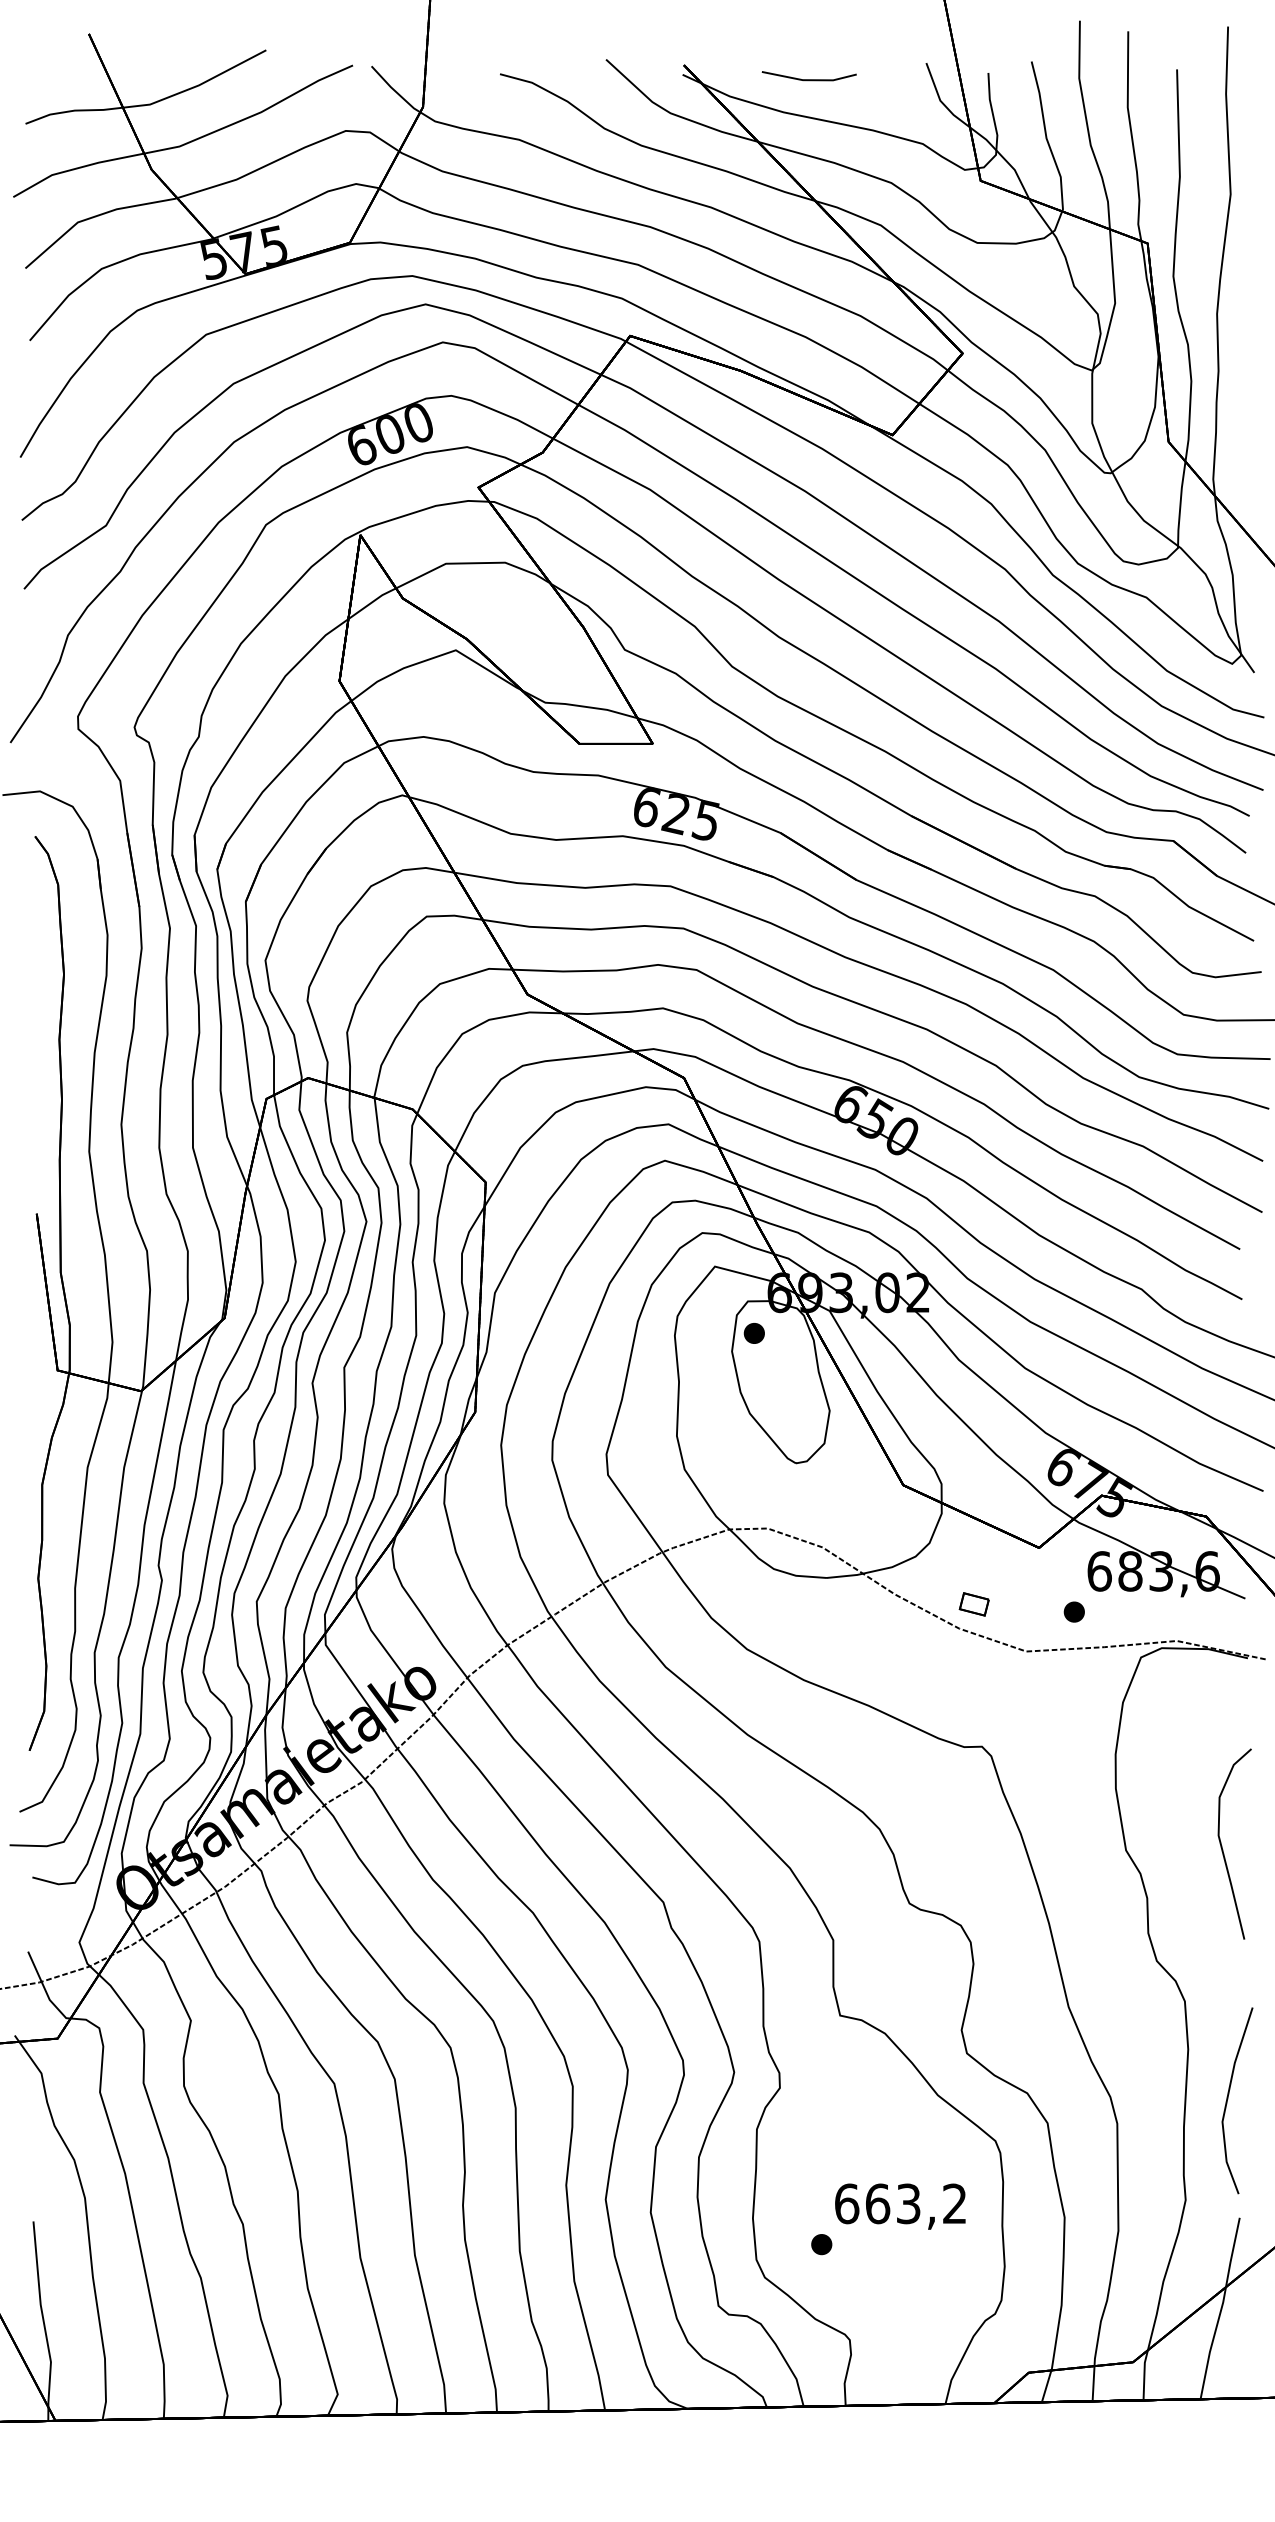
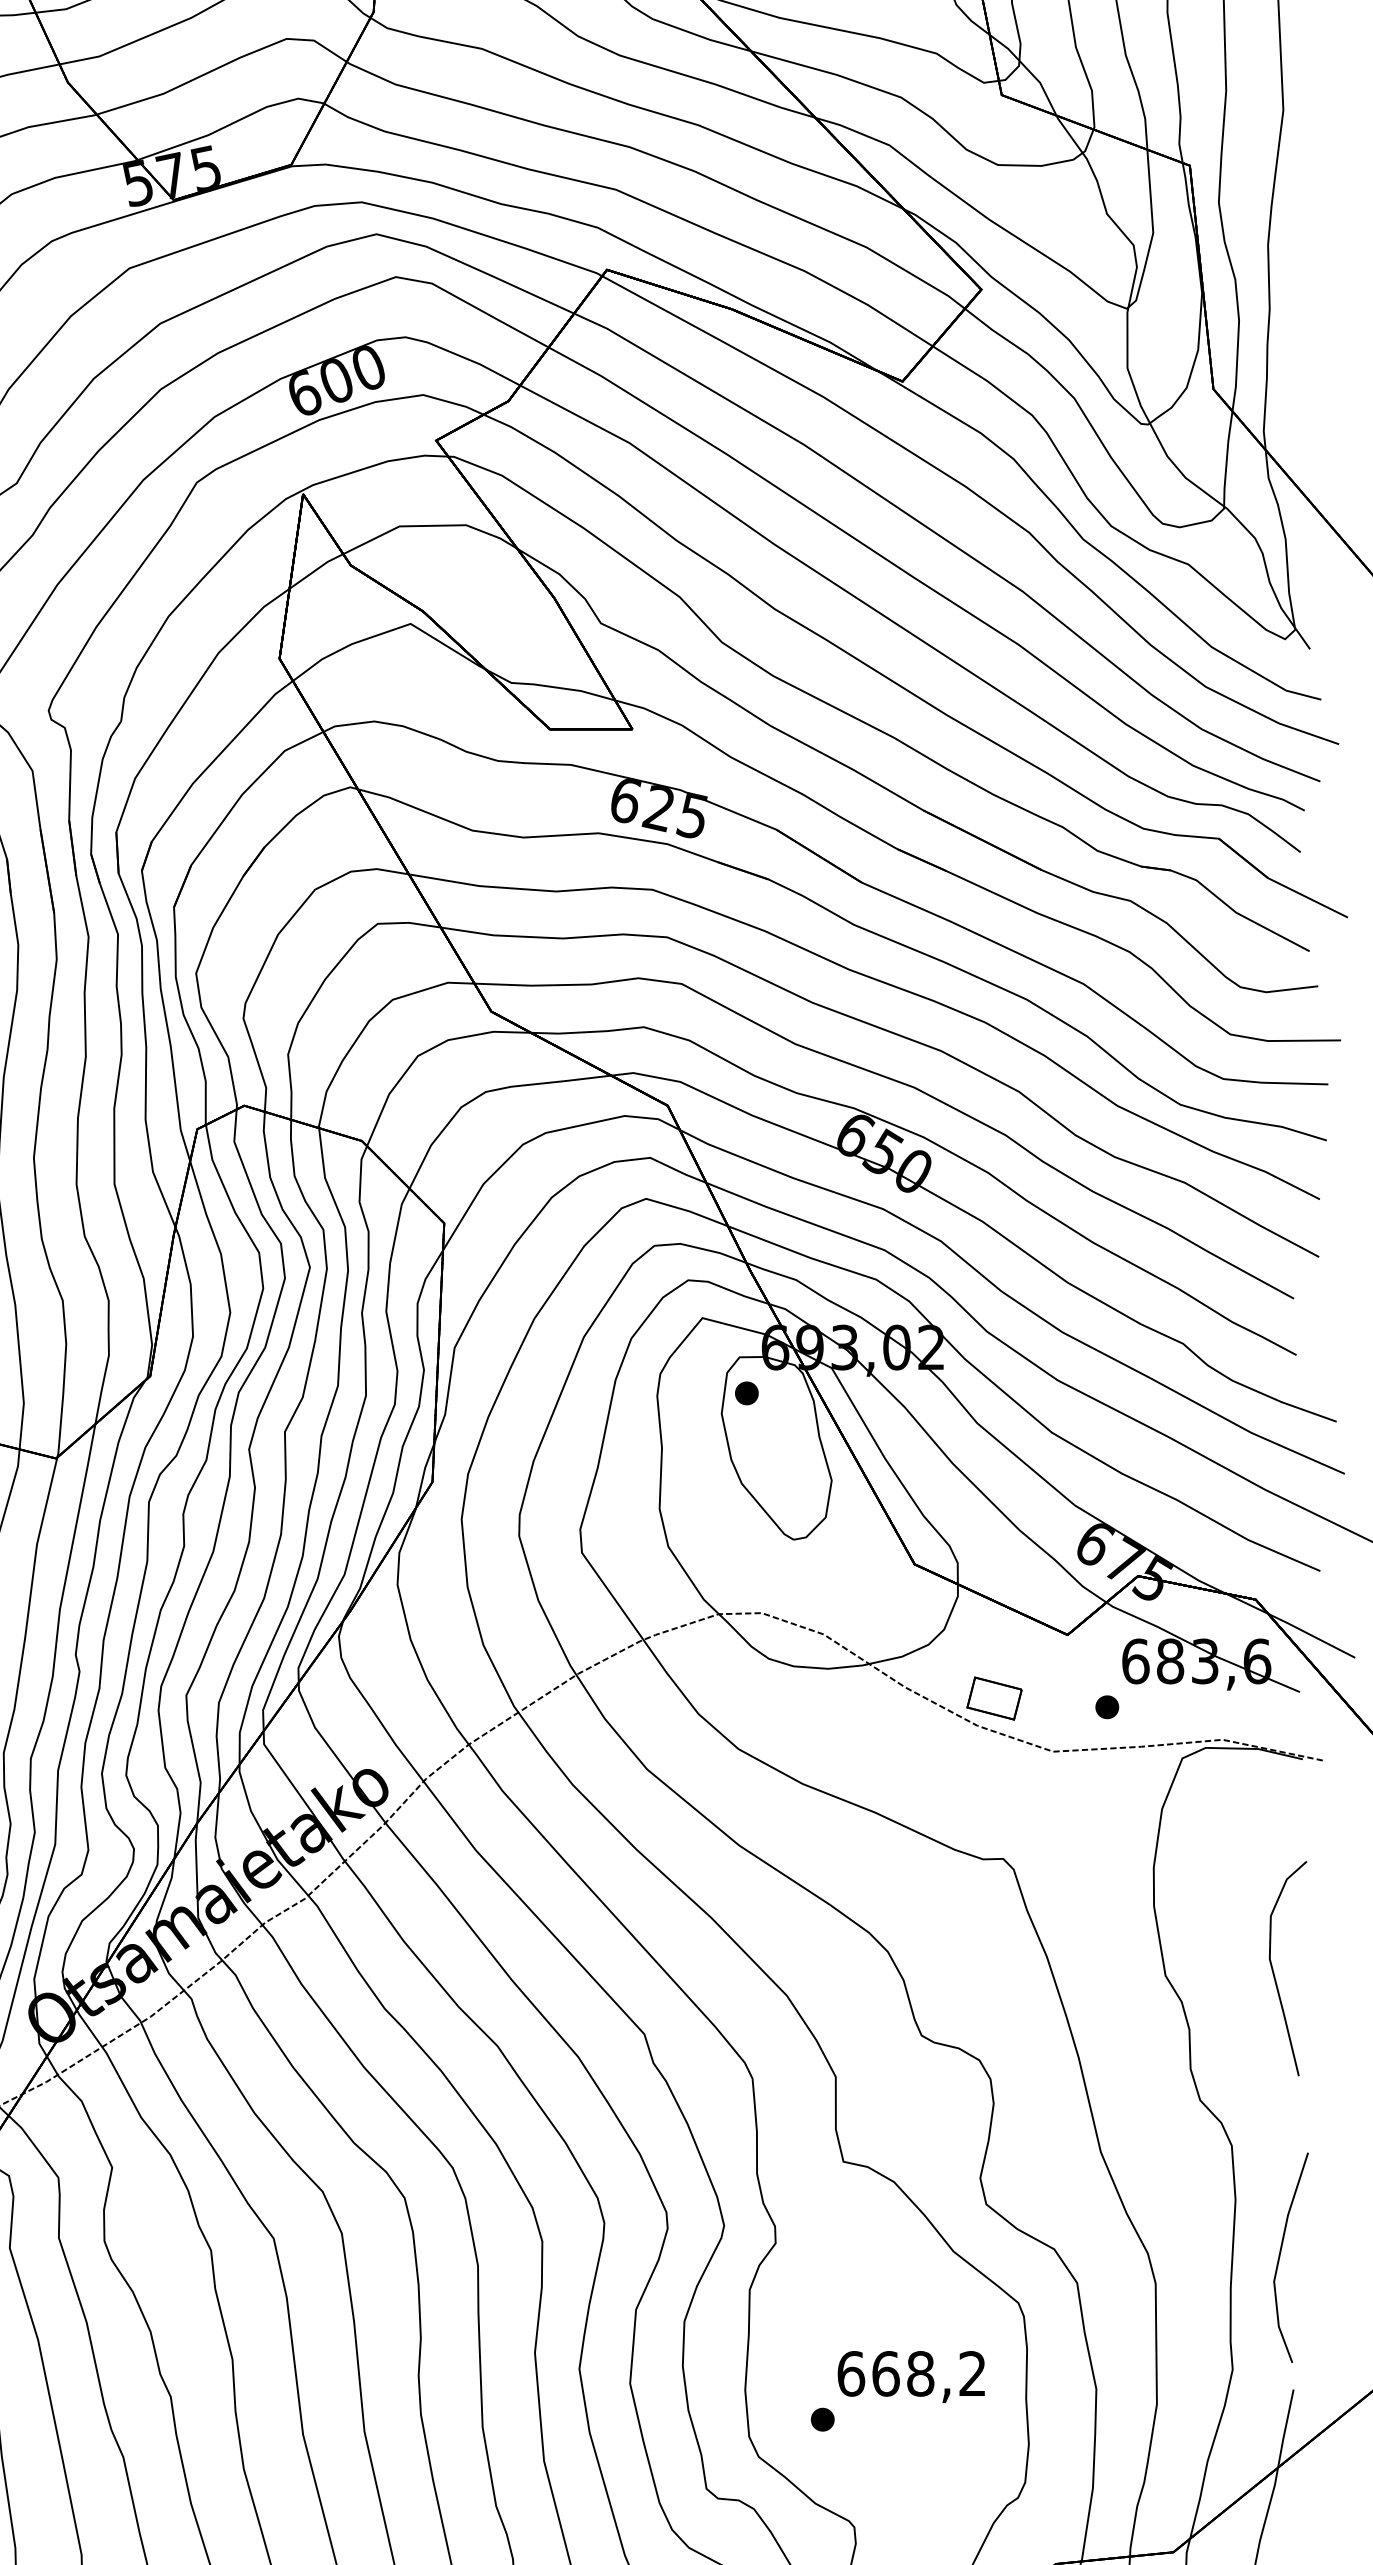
part: (974, 1604) -> (994, 1698), size x1.67
text: (908, 2203) -> (920, 2373), 663,2 -> 668,2

